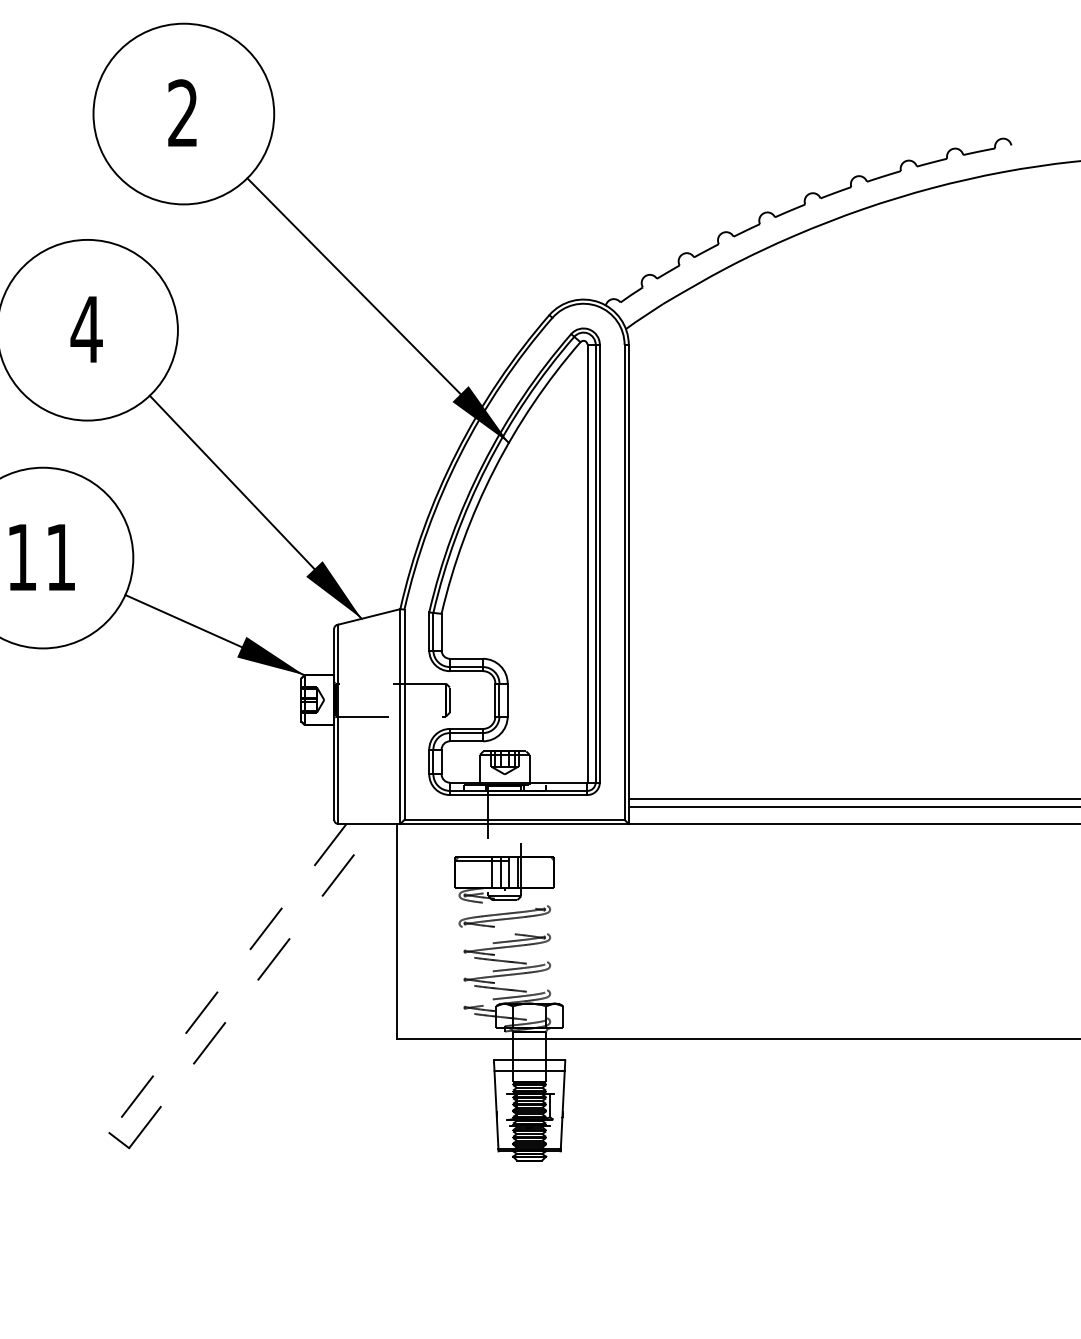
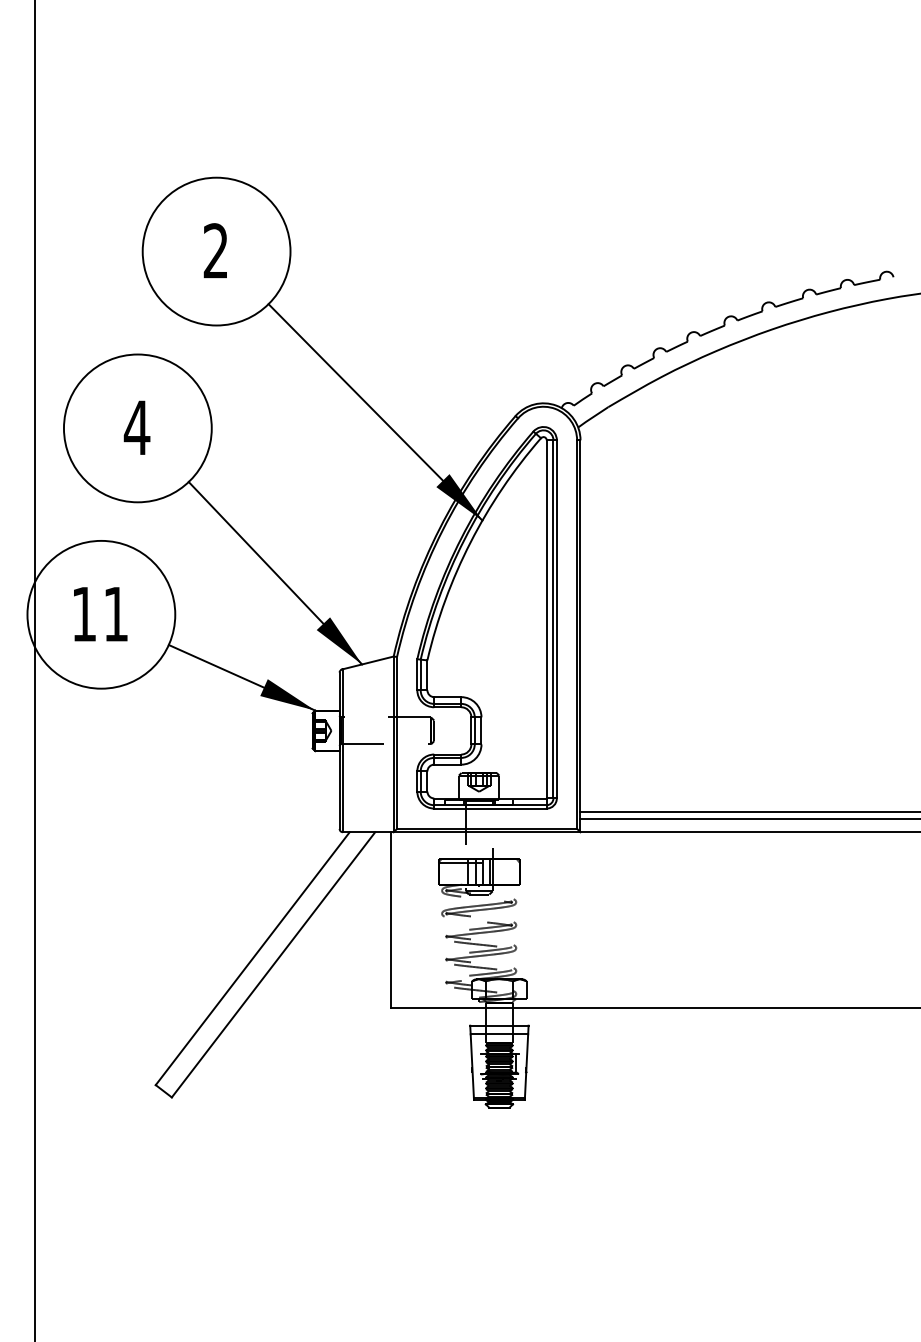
line: (227, 979) -> (252, 959), dashed -> solid
line: (253, 985) -> (273, 964), dashed -> solid

